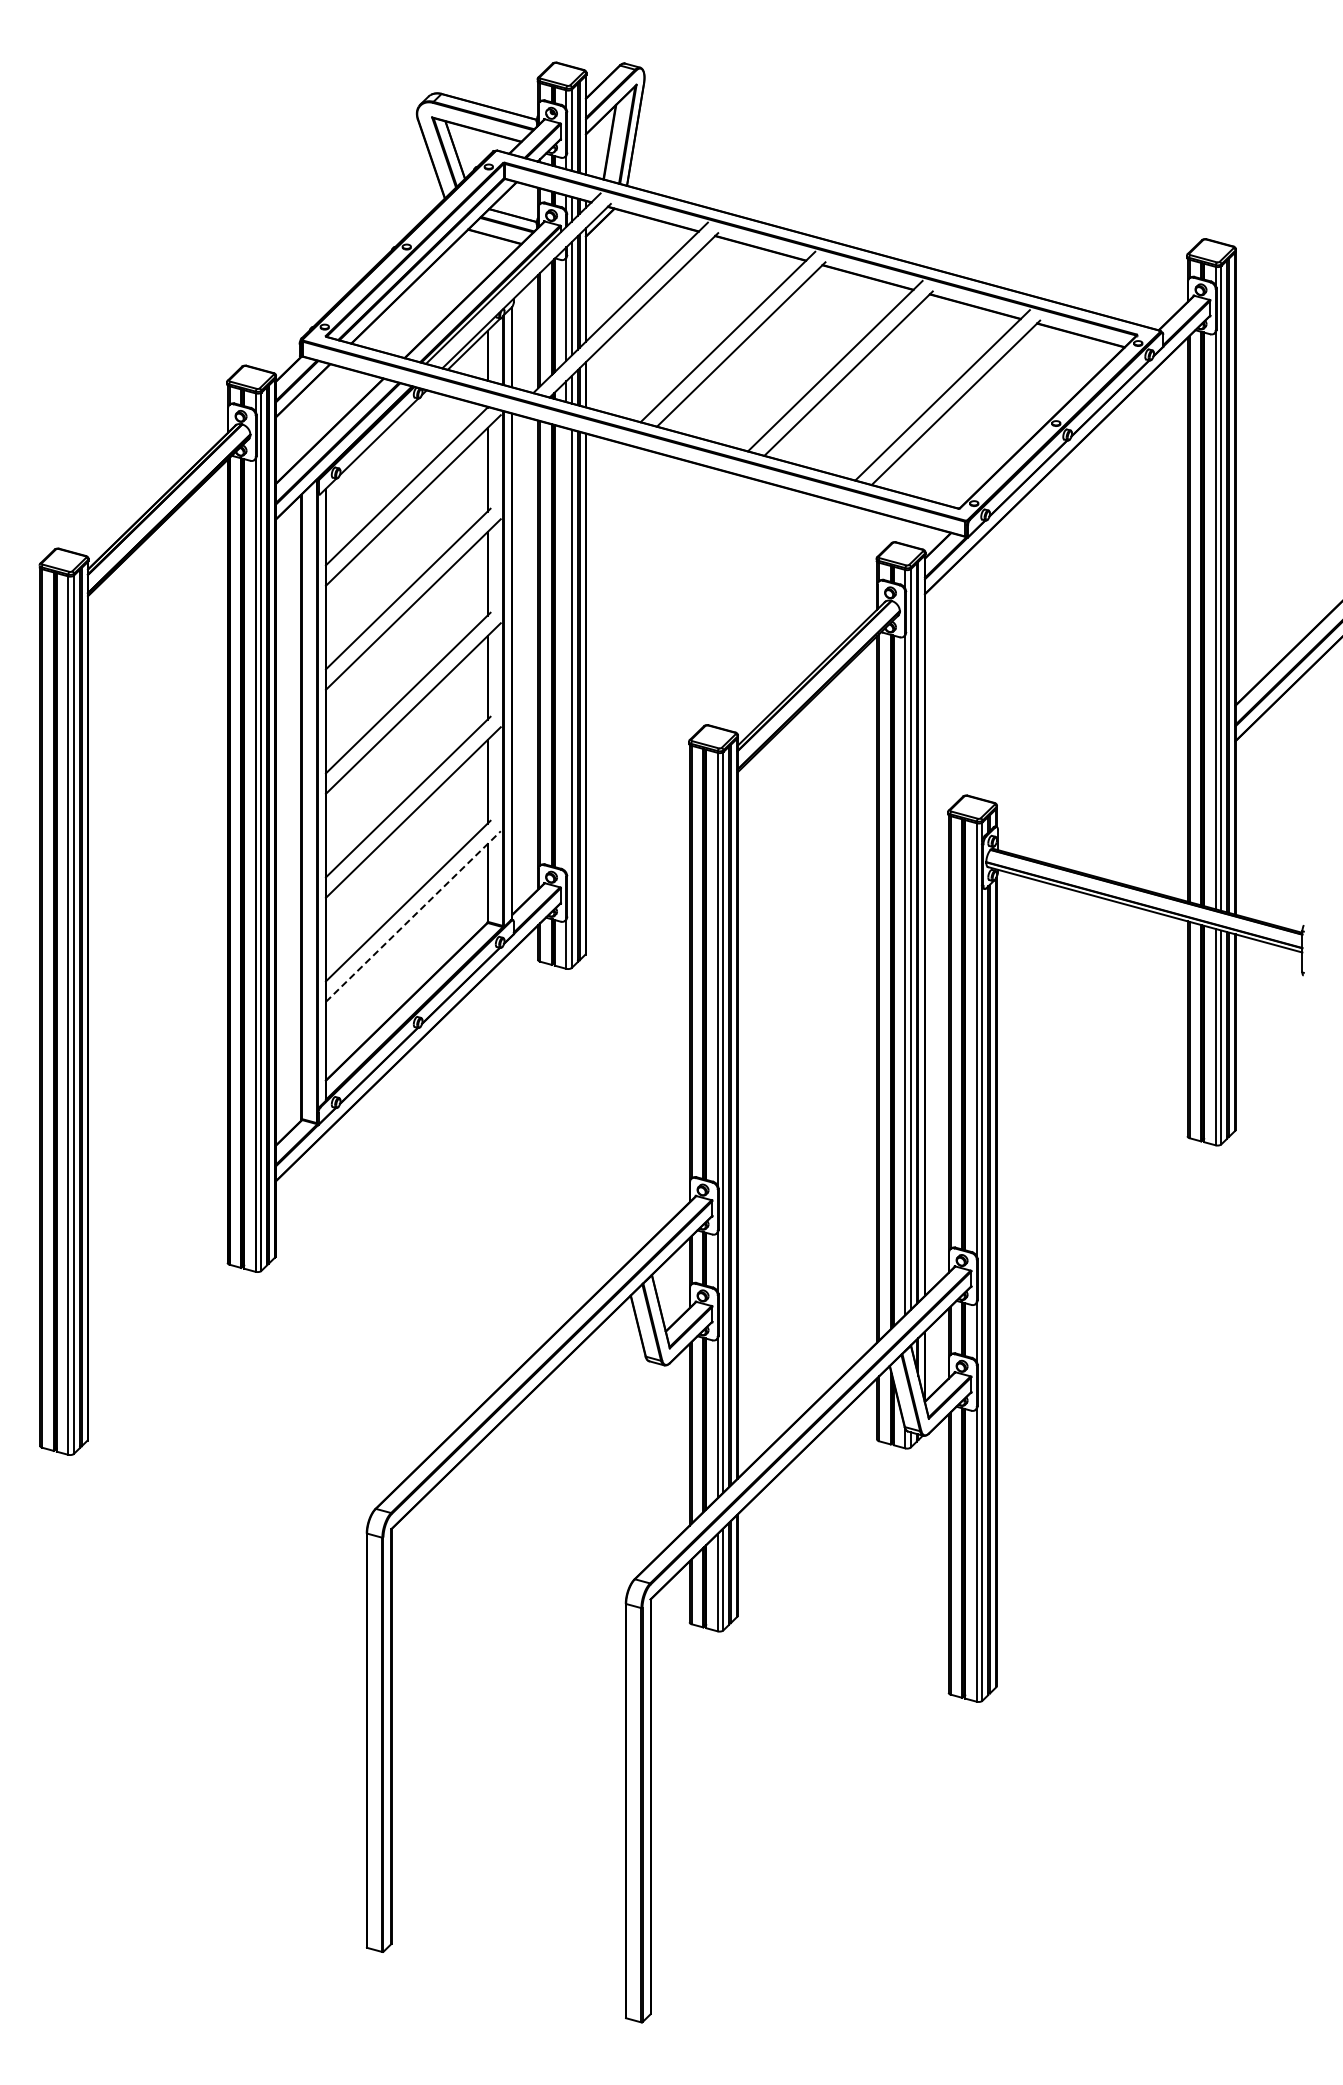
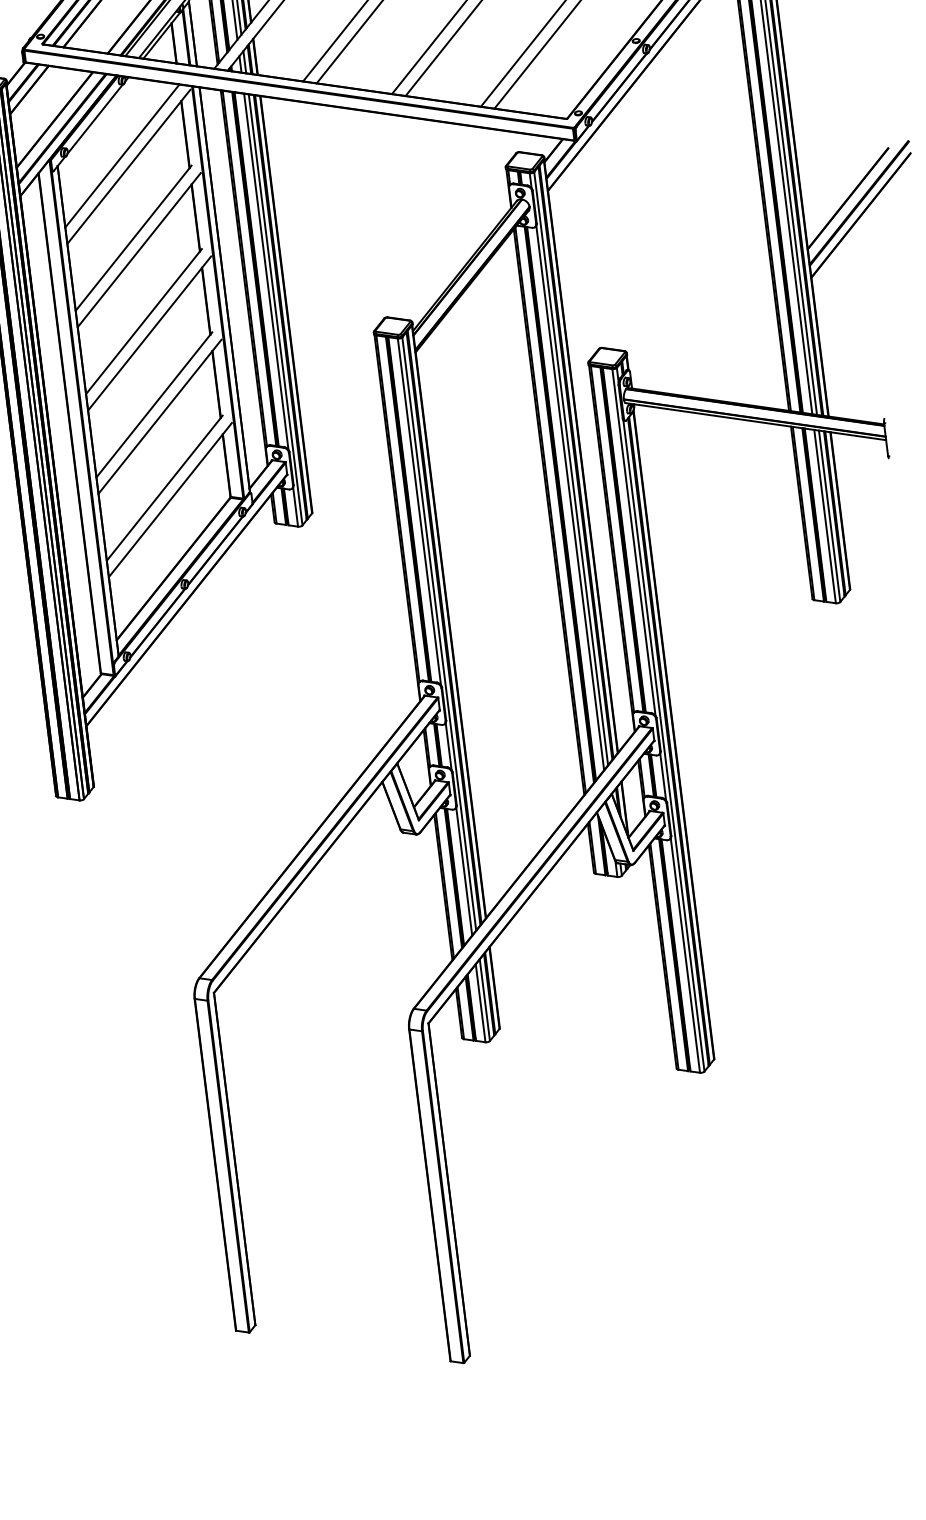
line: (566, 650) -> (266, 271), added
line: (413, 916) -> (170, 500), dashed -> solid

